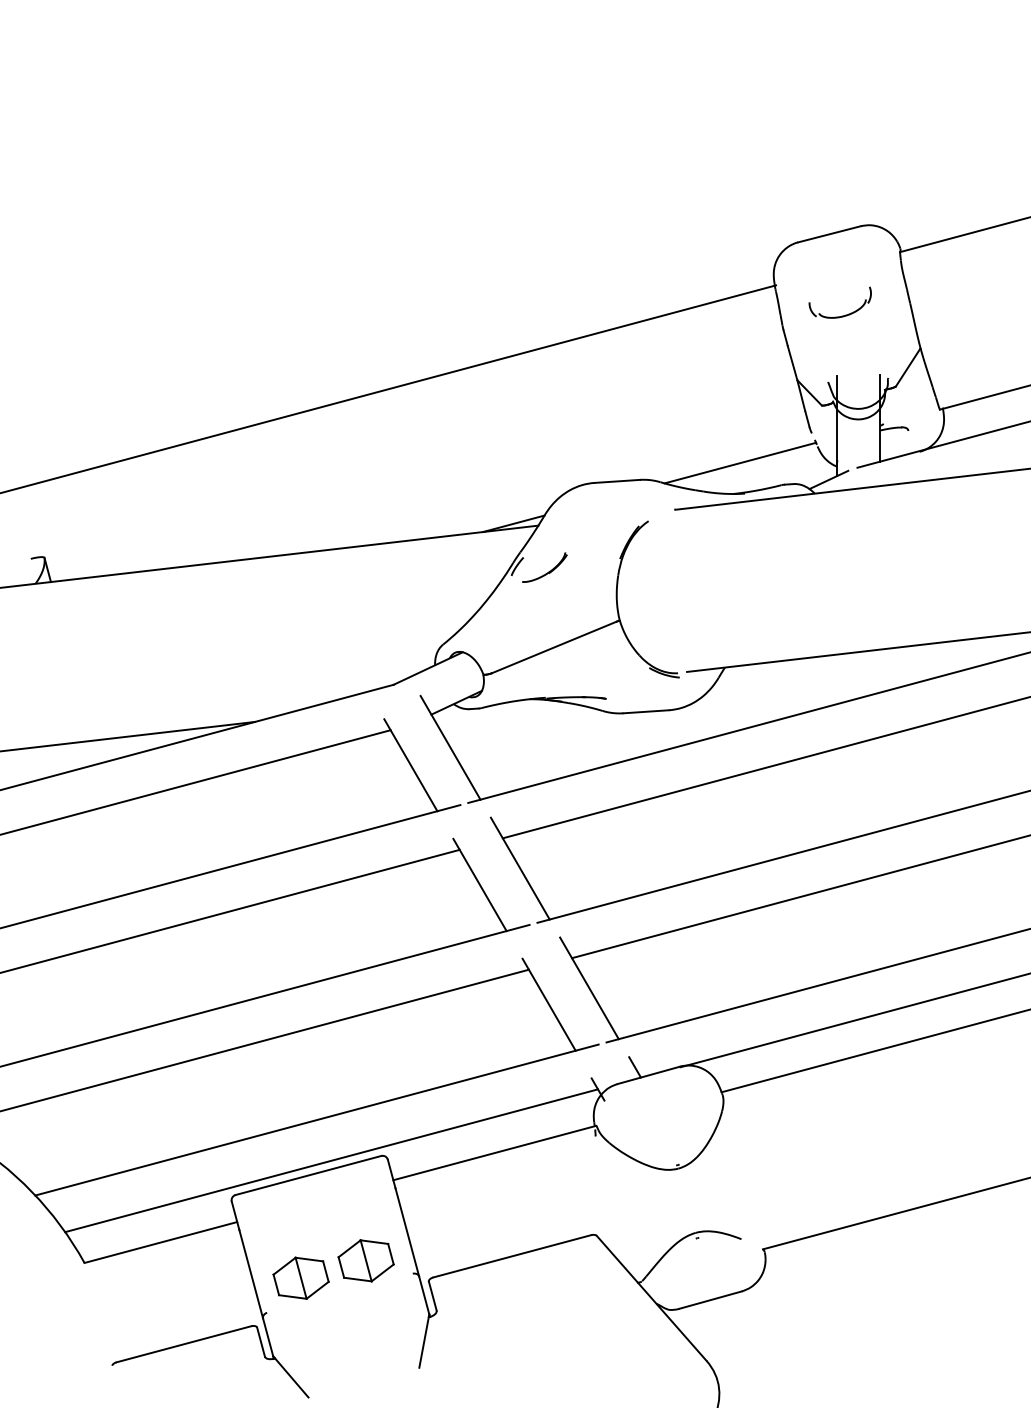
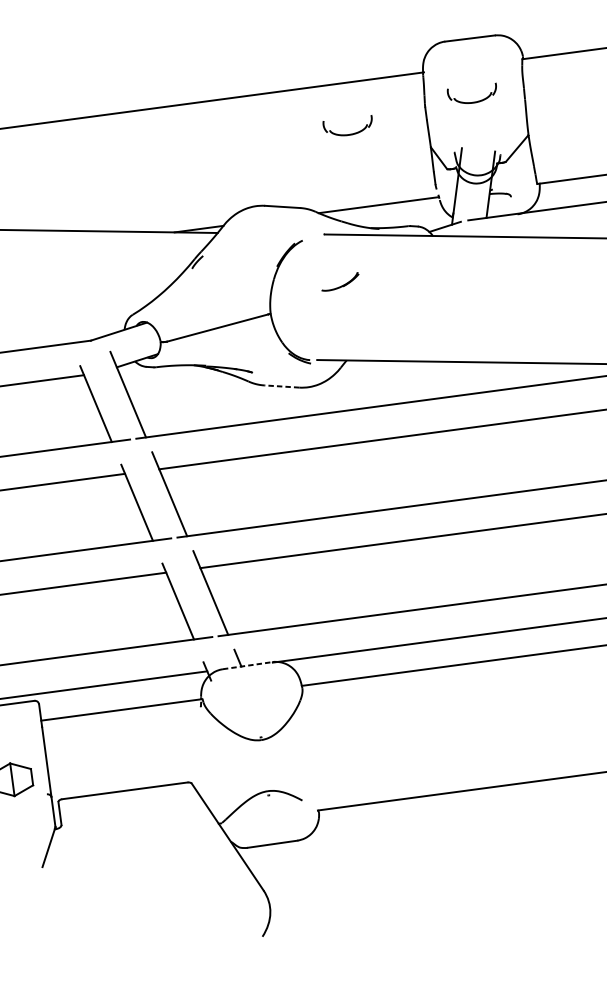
part: (687, 377) -> (346, 134), added
part: (544, 567) -> (340, 281), moved
line: (646, 711) -> (282, 386), solid -> dashed
line: (649, 1075) -> (248, 665), solid -> dashed

